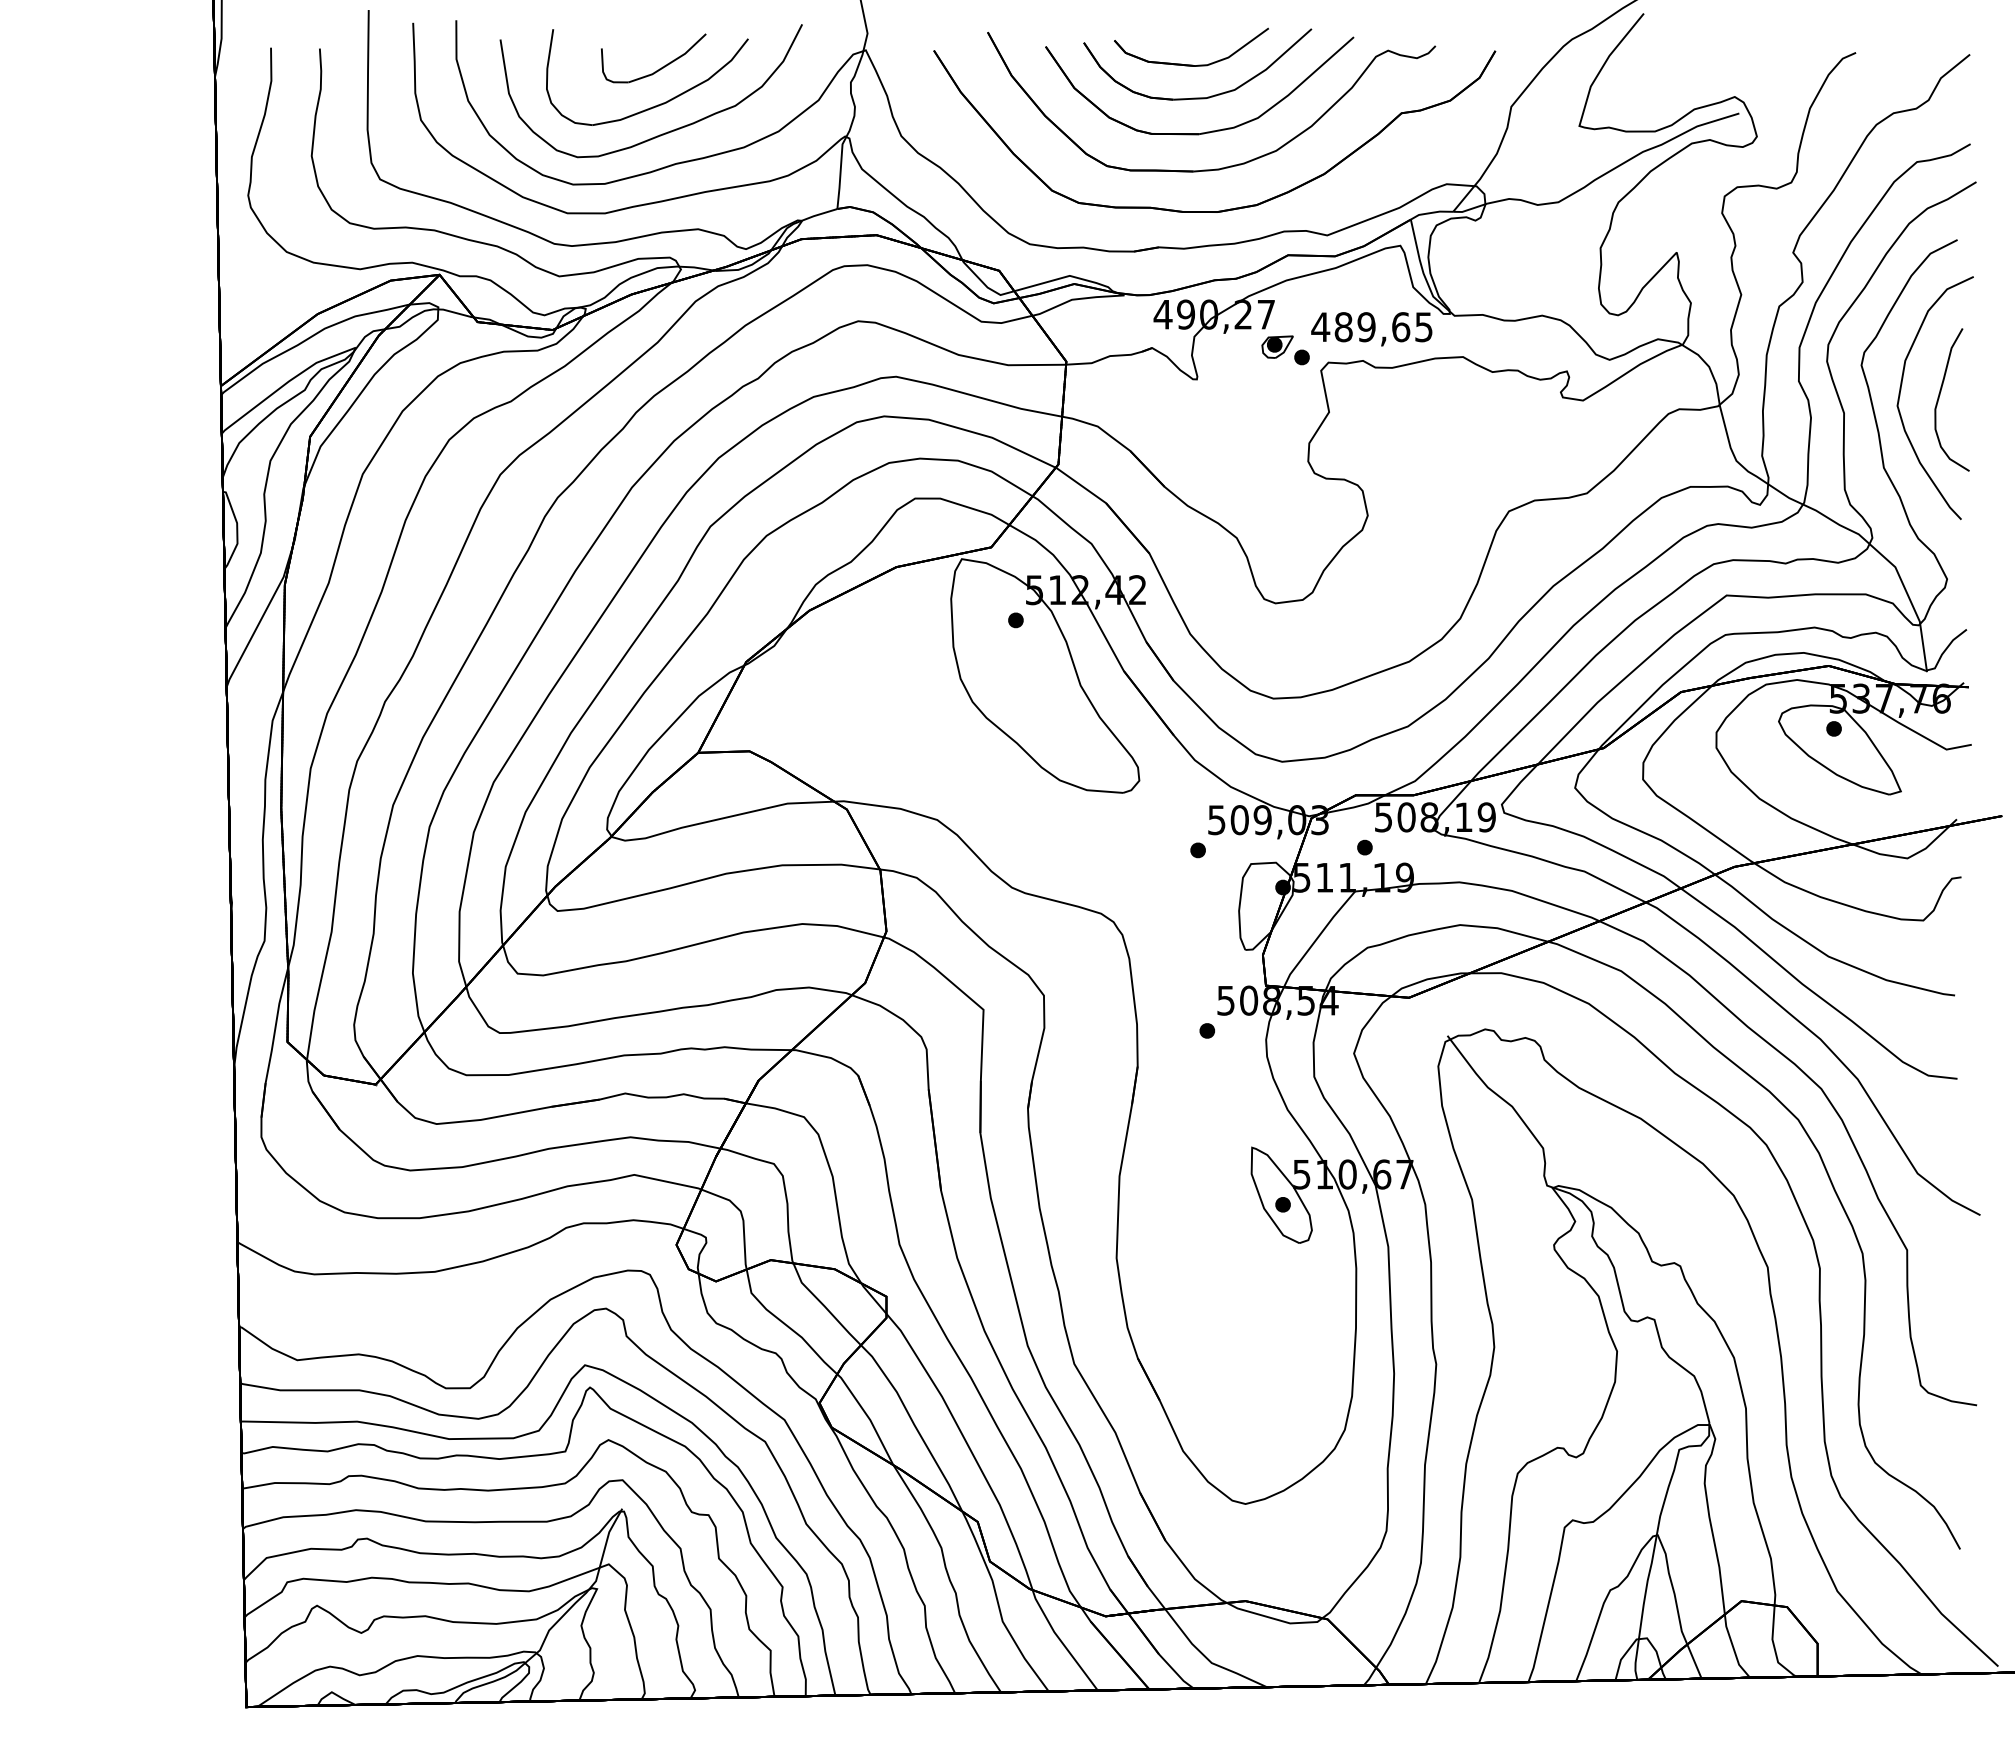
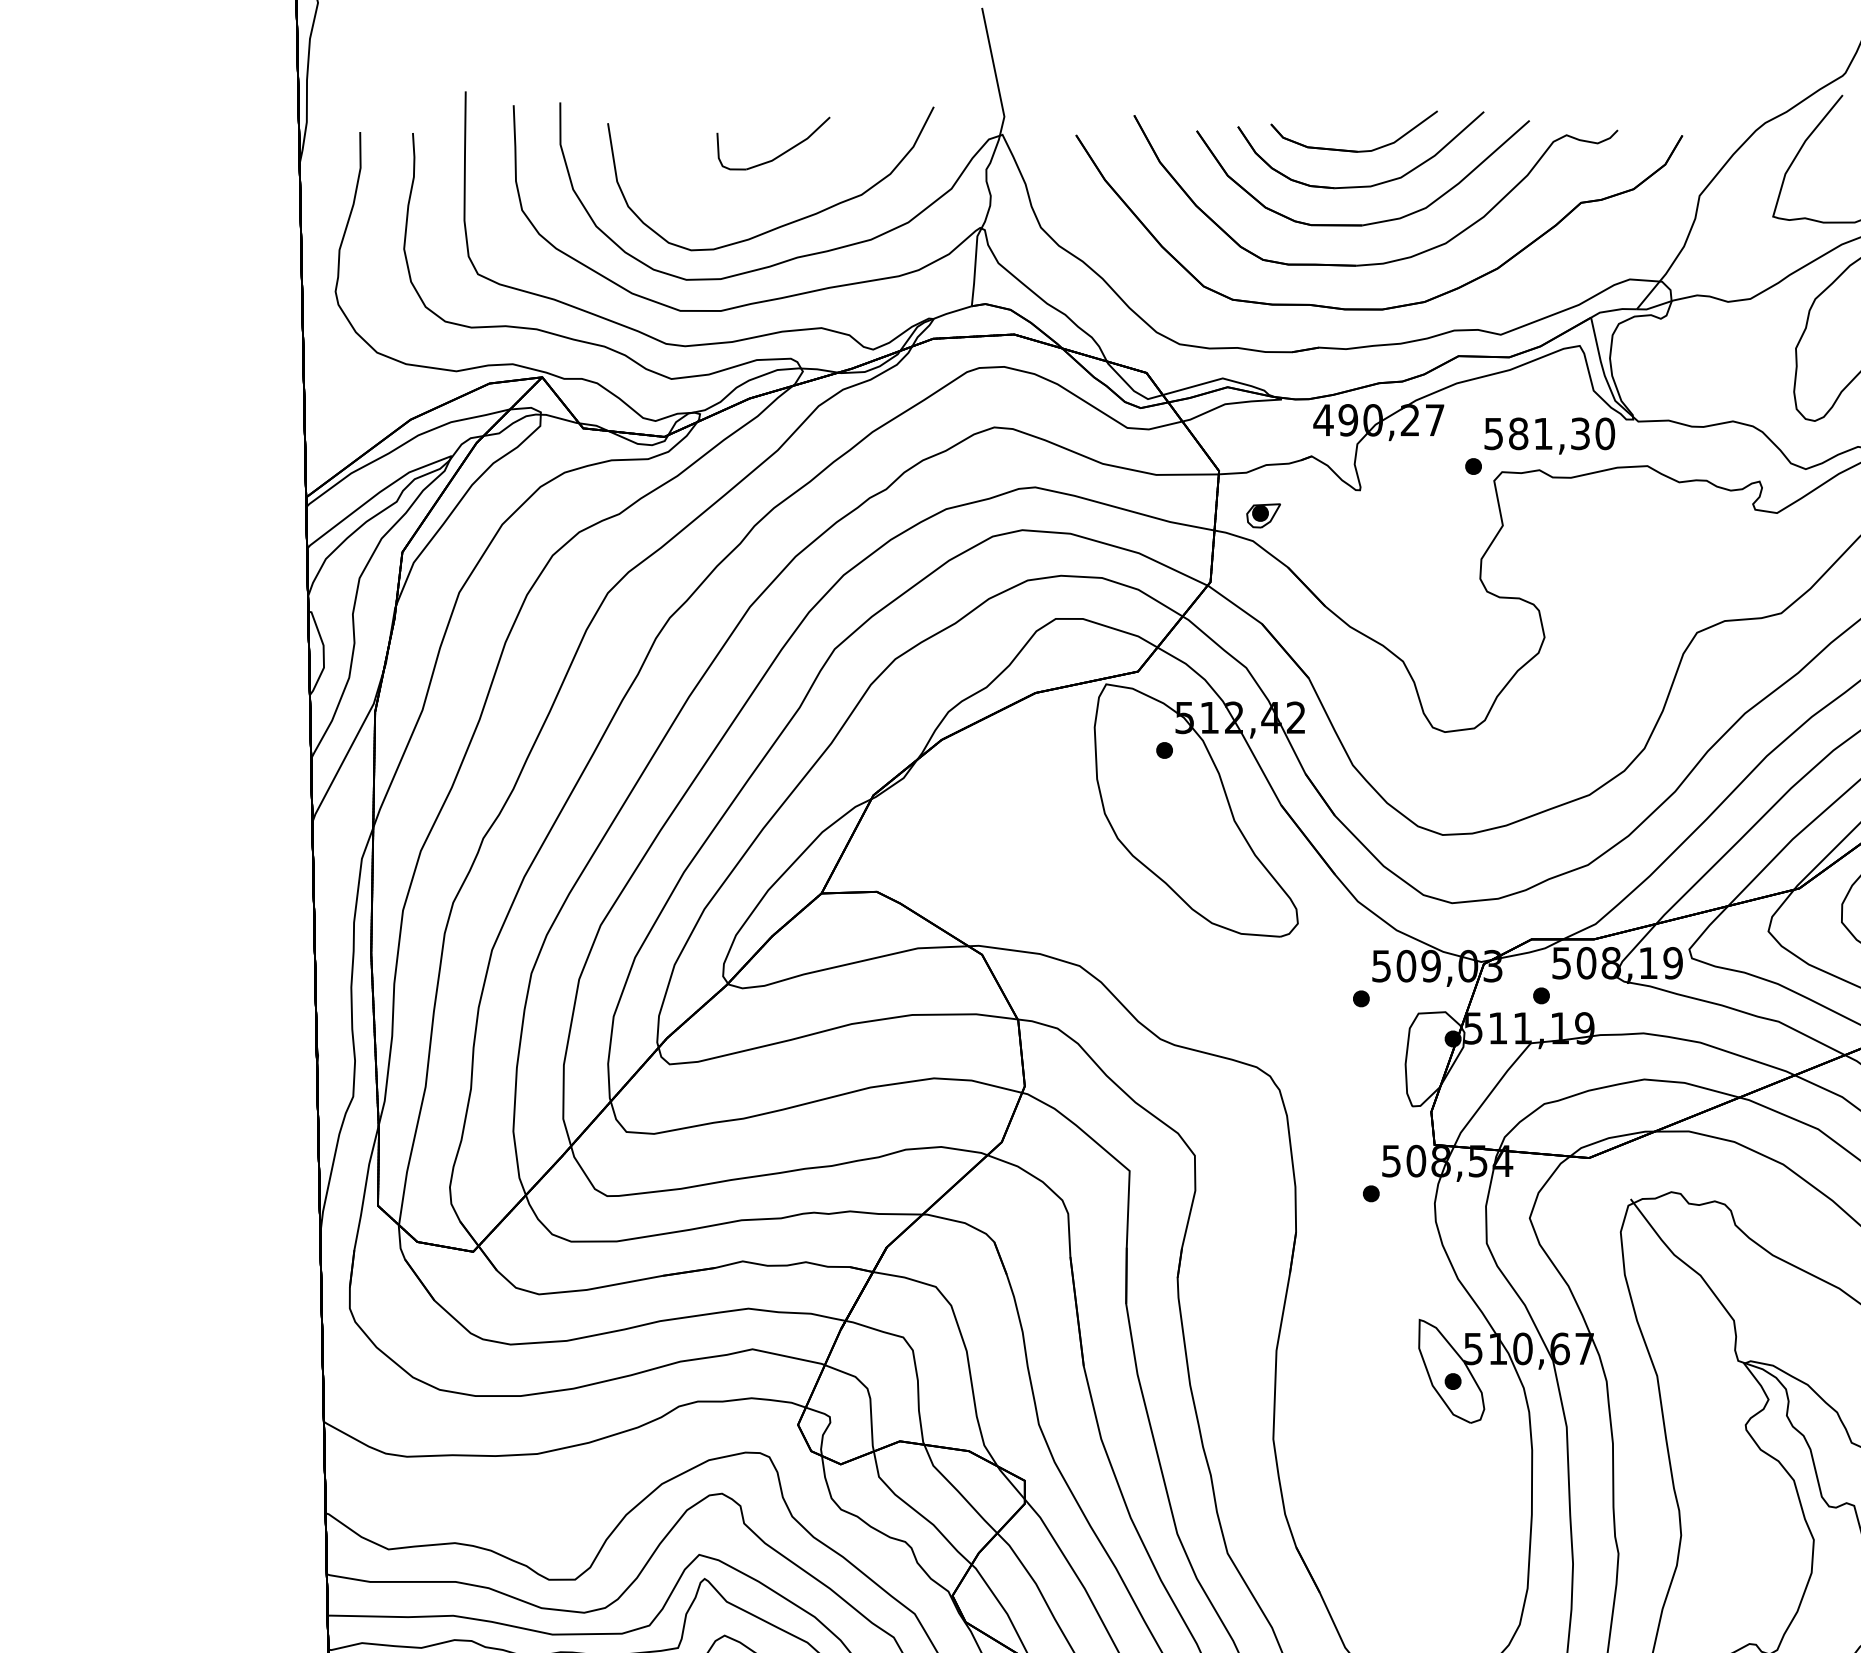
part: (657, 104) -> (777, 193), removed
text: (1372, 327) -> (1549, 434), 489,65 -> 581,30
part: (1277, 346) -> (1263, 515), moved

